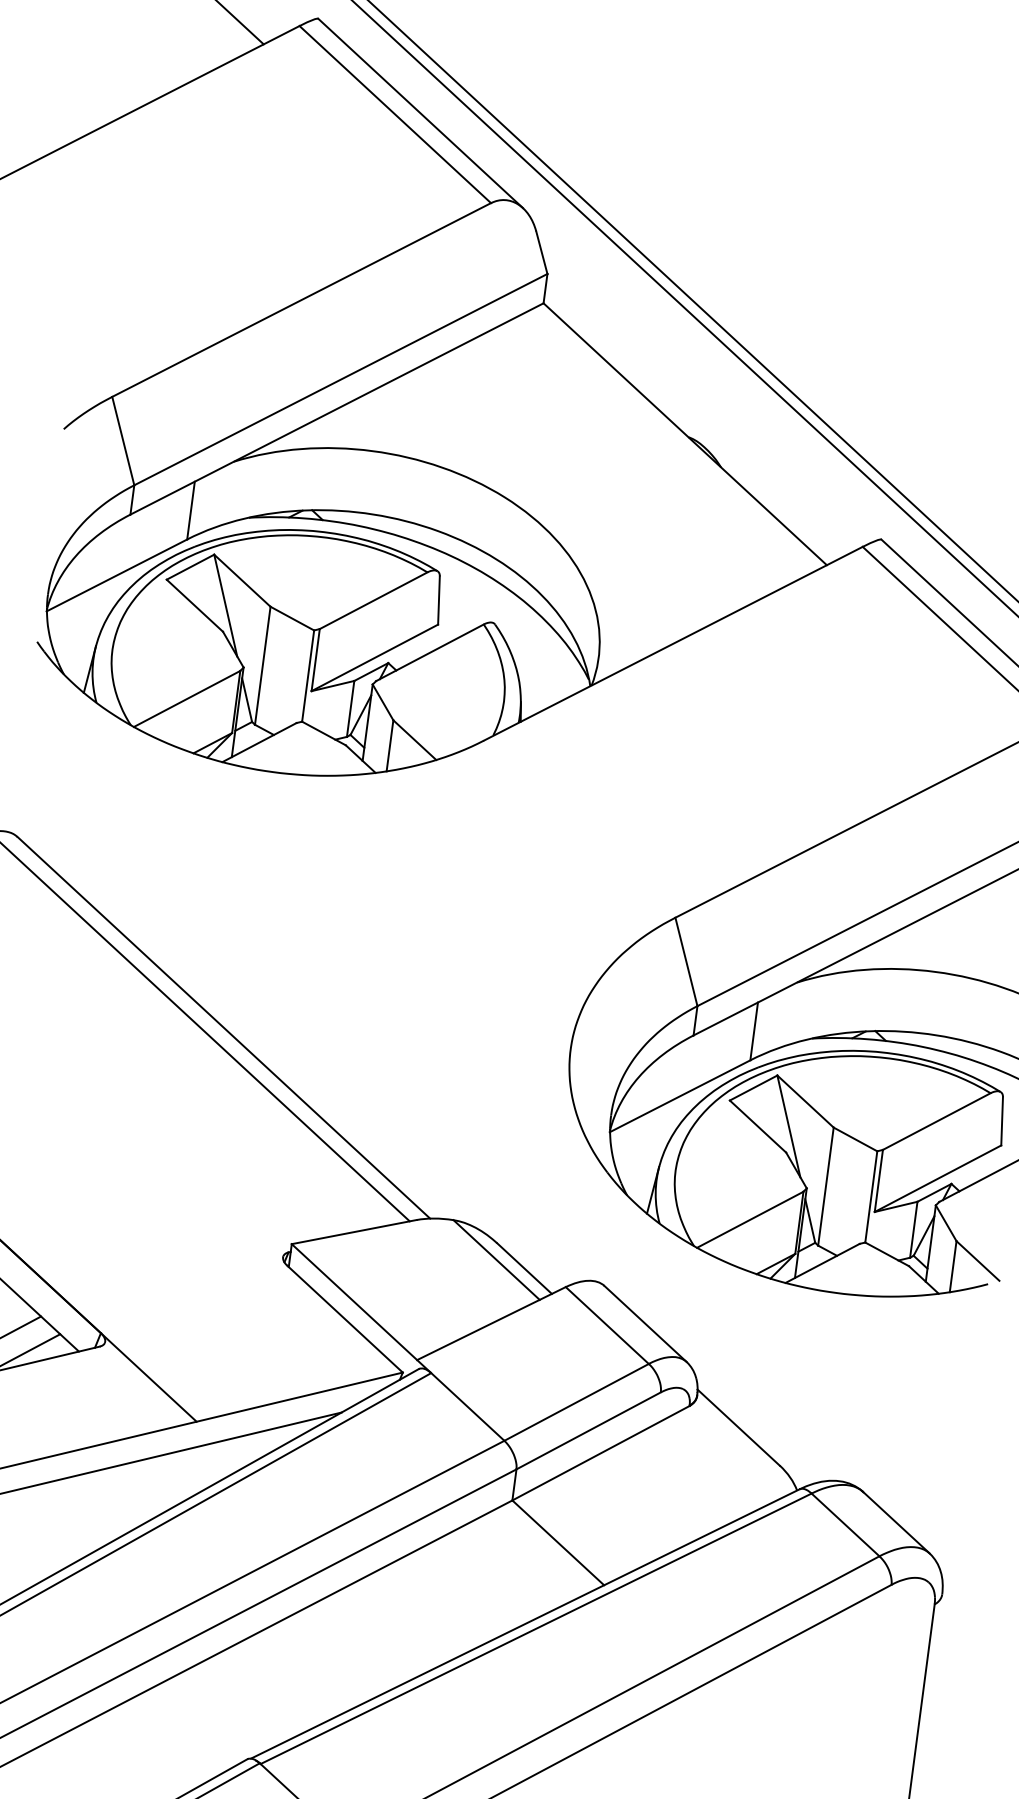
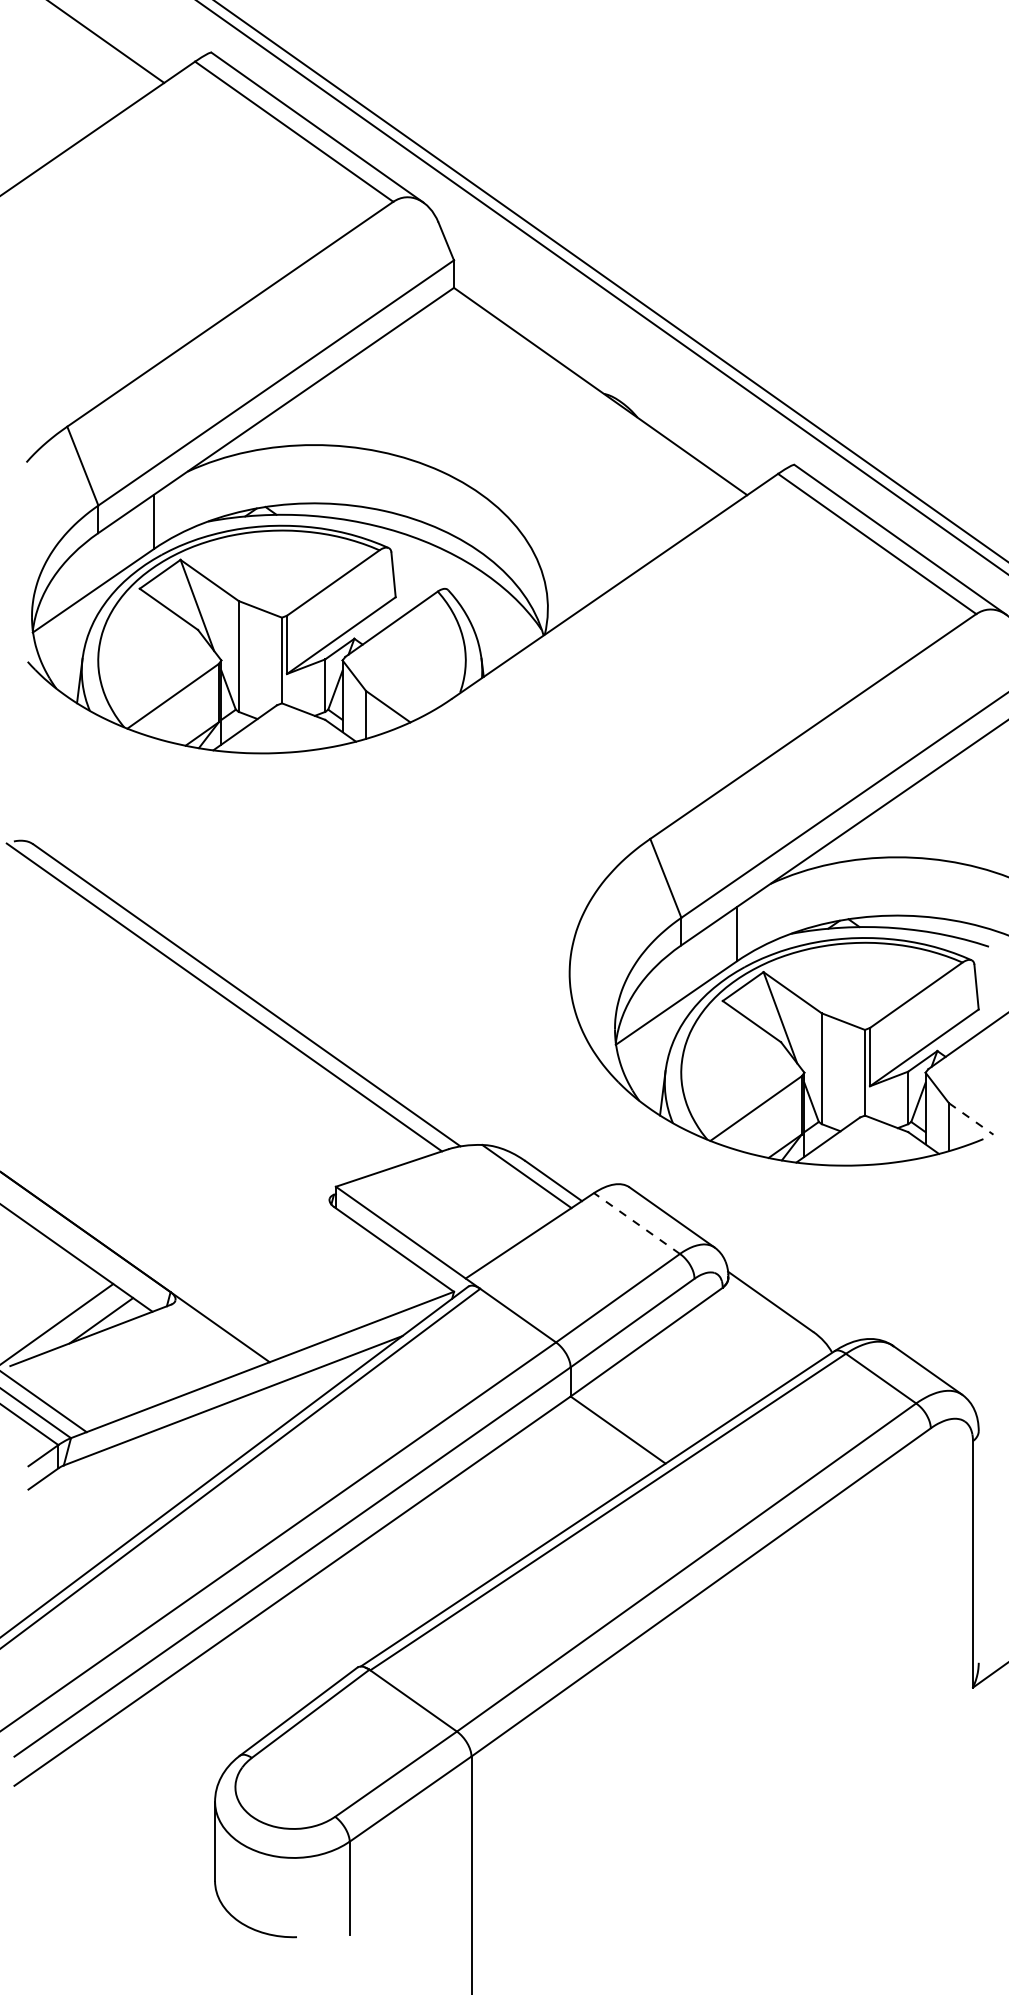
line: (978, 1261) -> (971, 1119), solid -> dashed
line: (606, 1325) -> (636, 1223), solid -> dashed

